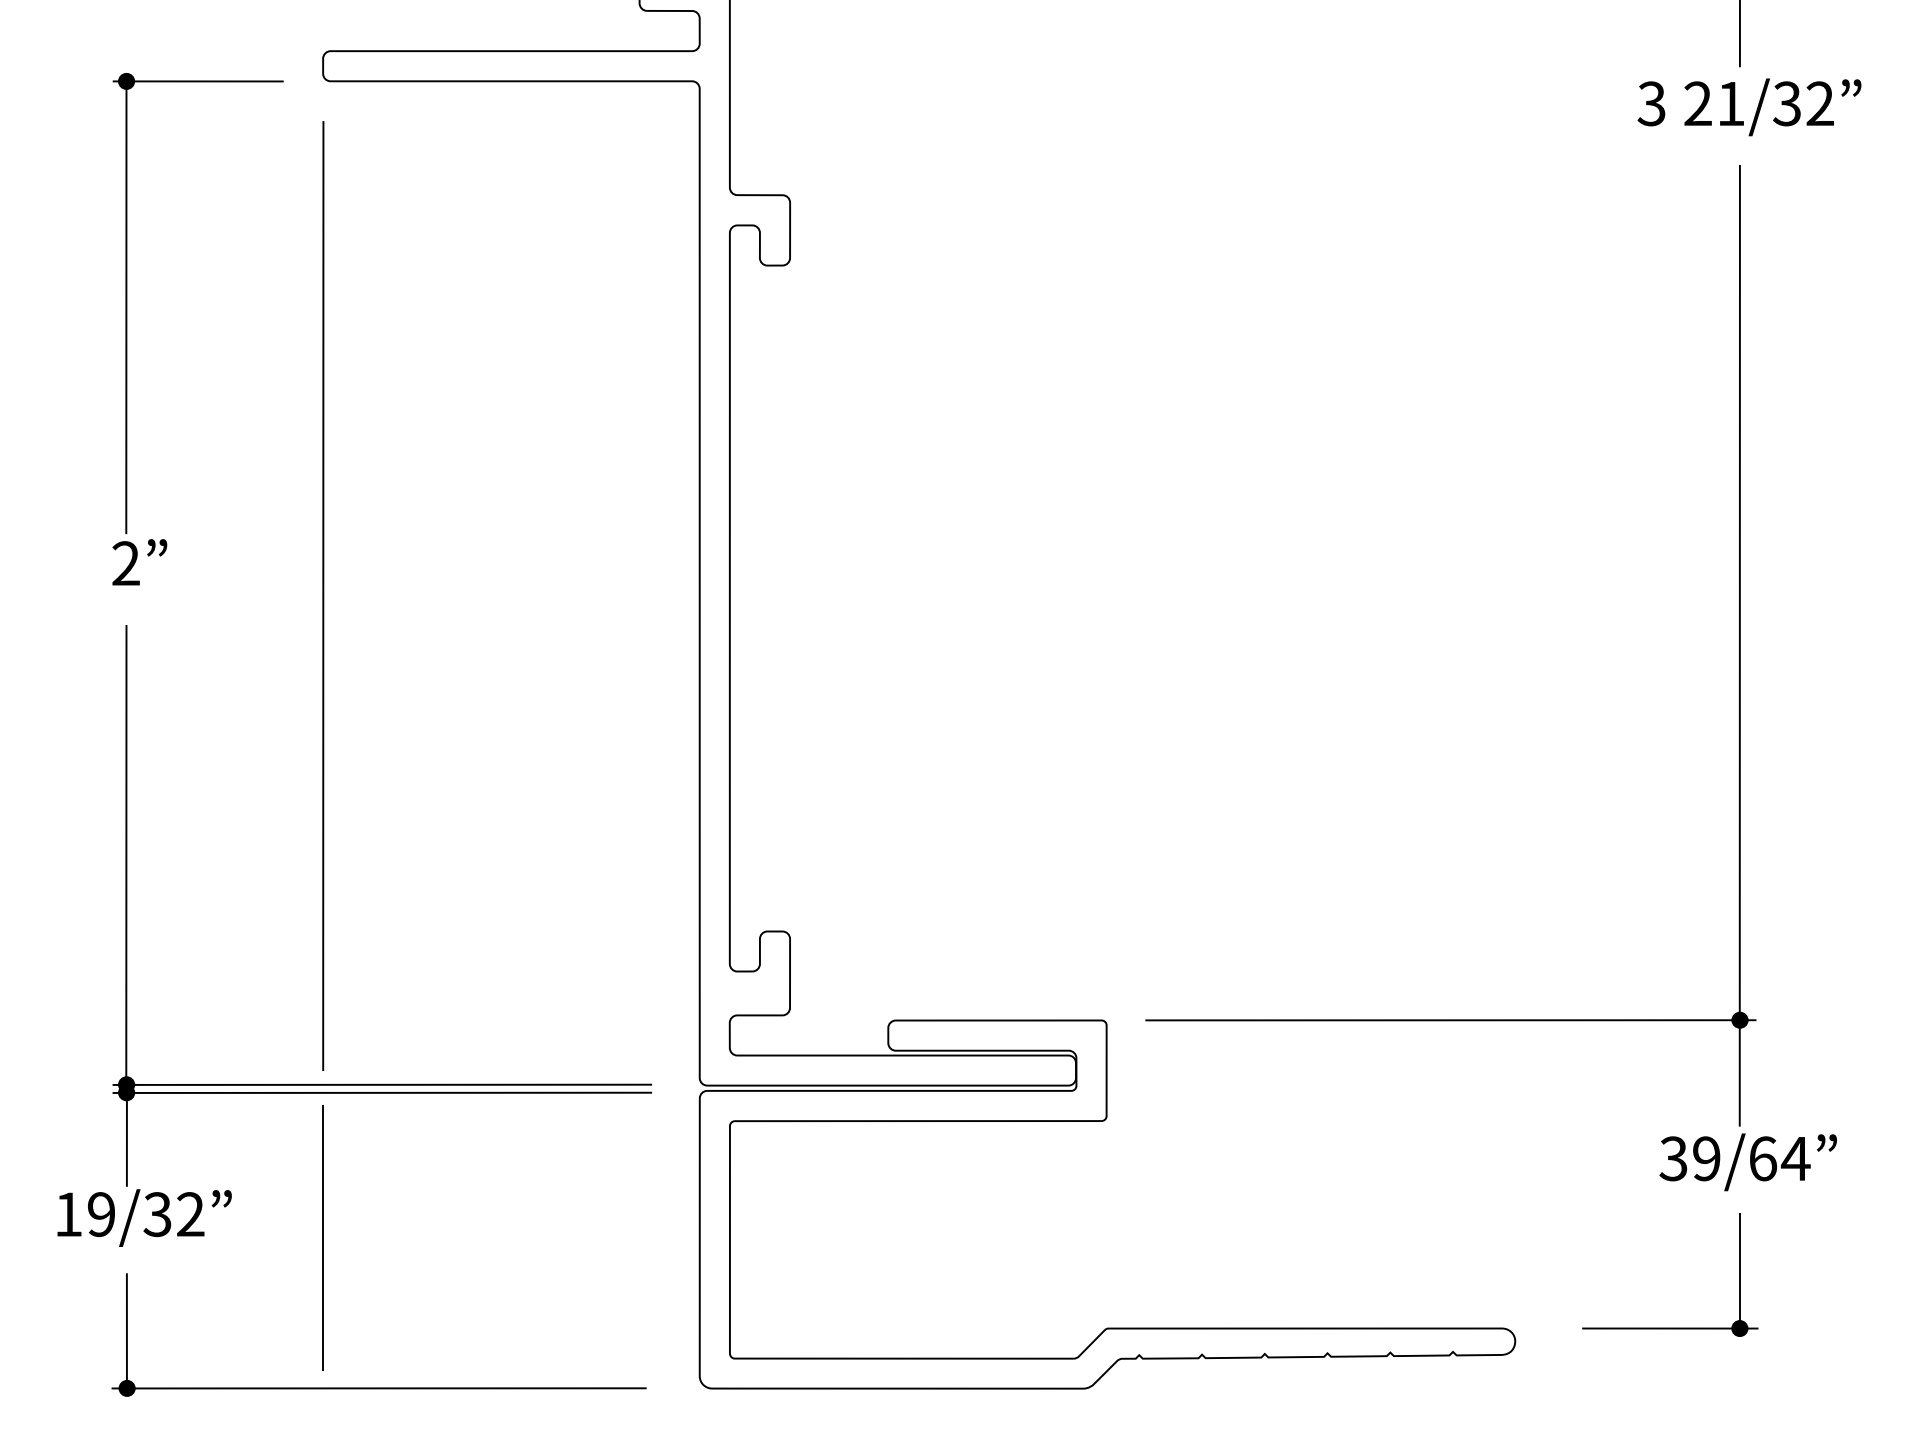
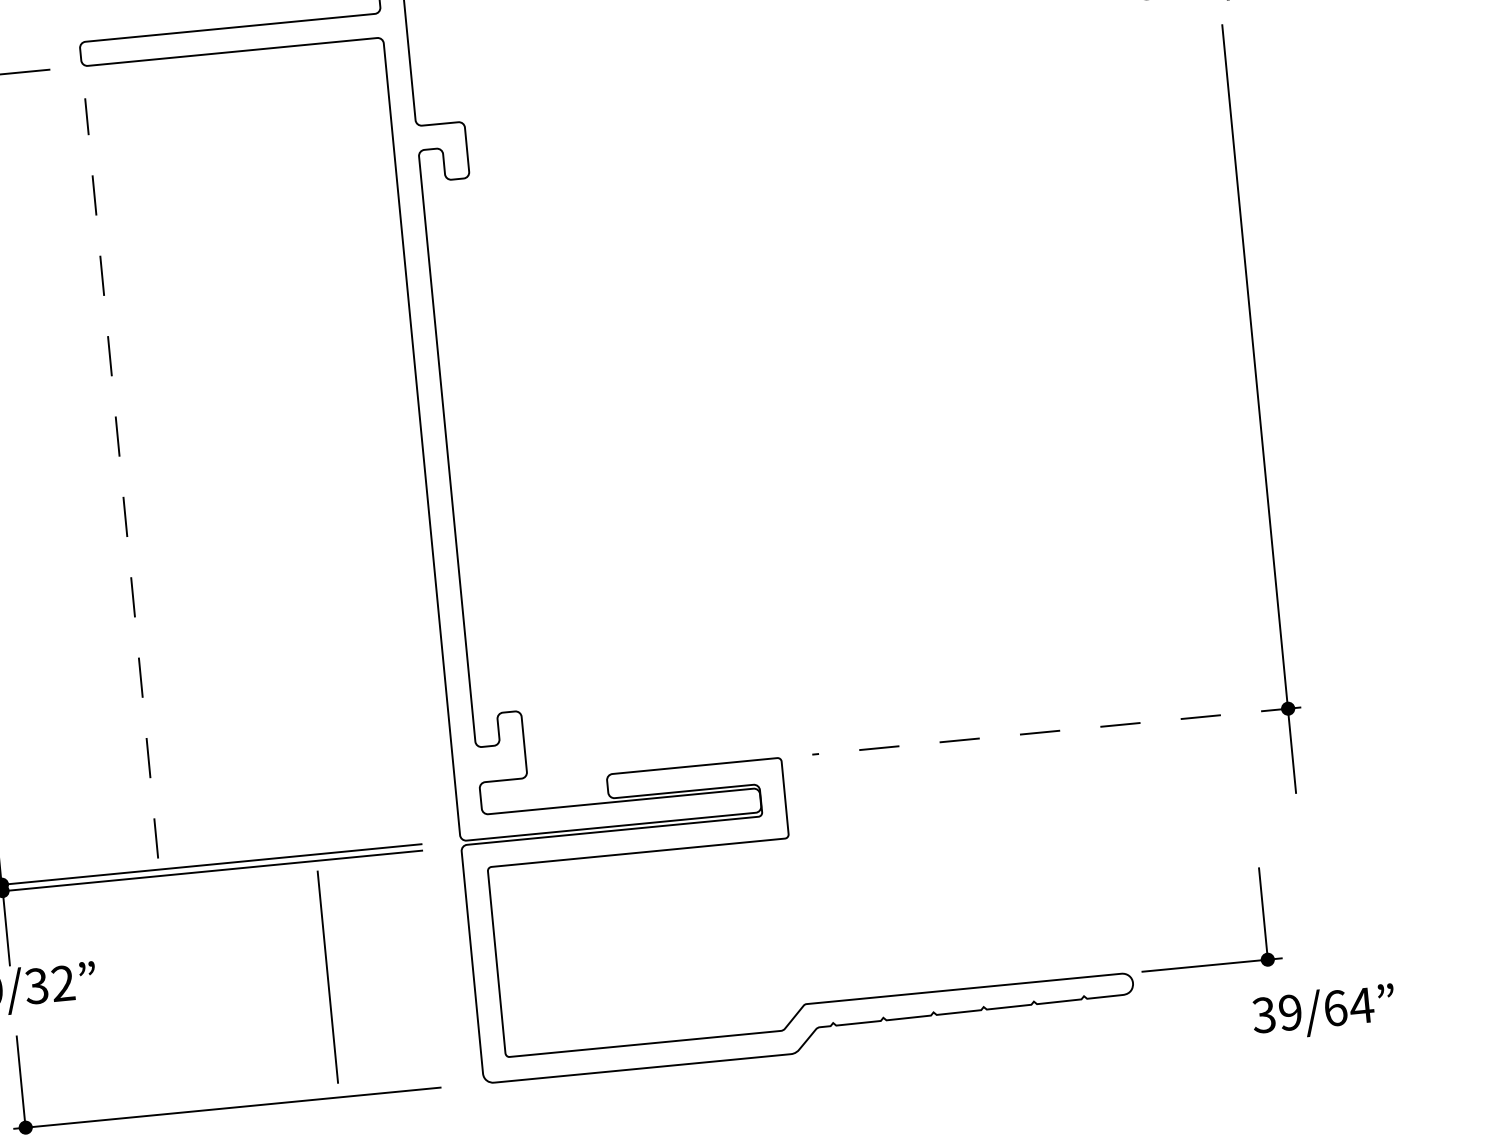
line: (323, 596) -> (121, 478), solid -> dashed
line: (1450, 1020) -> (1056, 731), solid -> dashed
text: (1747, 1162) -> (1323, 1012), moved
line: (322, 1237) -> (327, 976), moved
part: (1670, 1327) -> (1212, 964), moved

